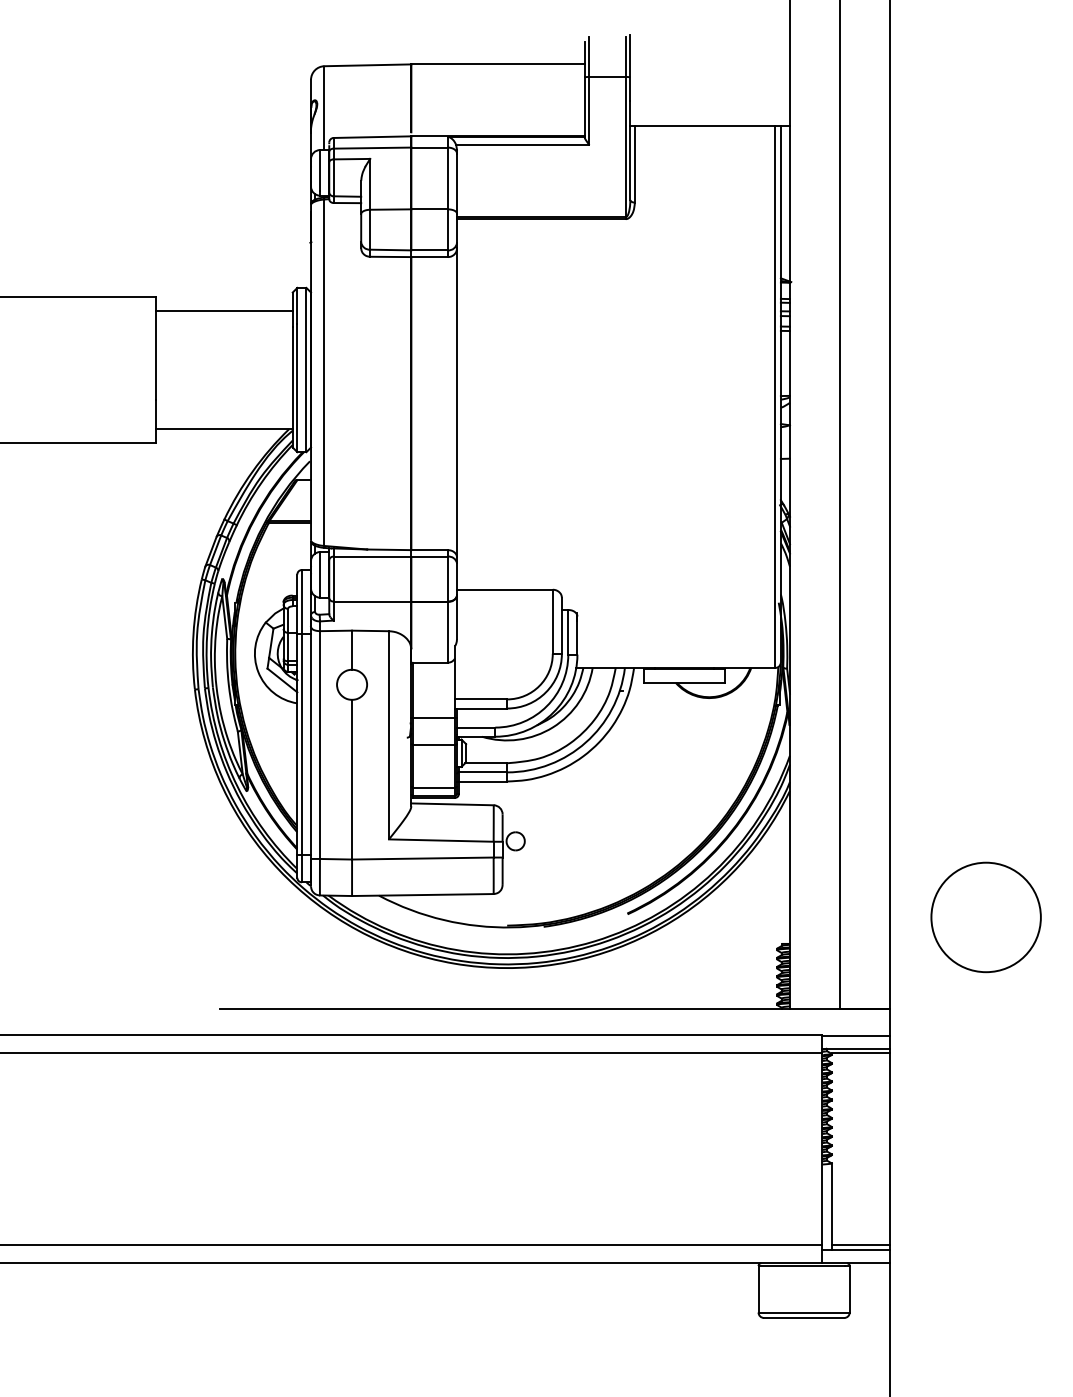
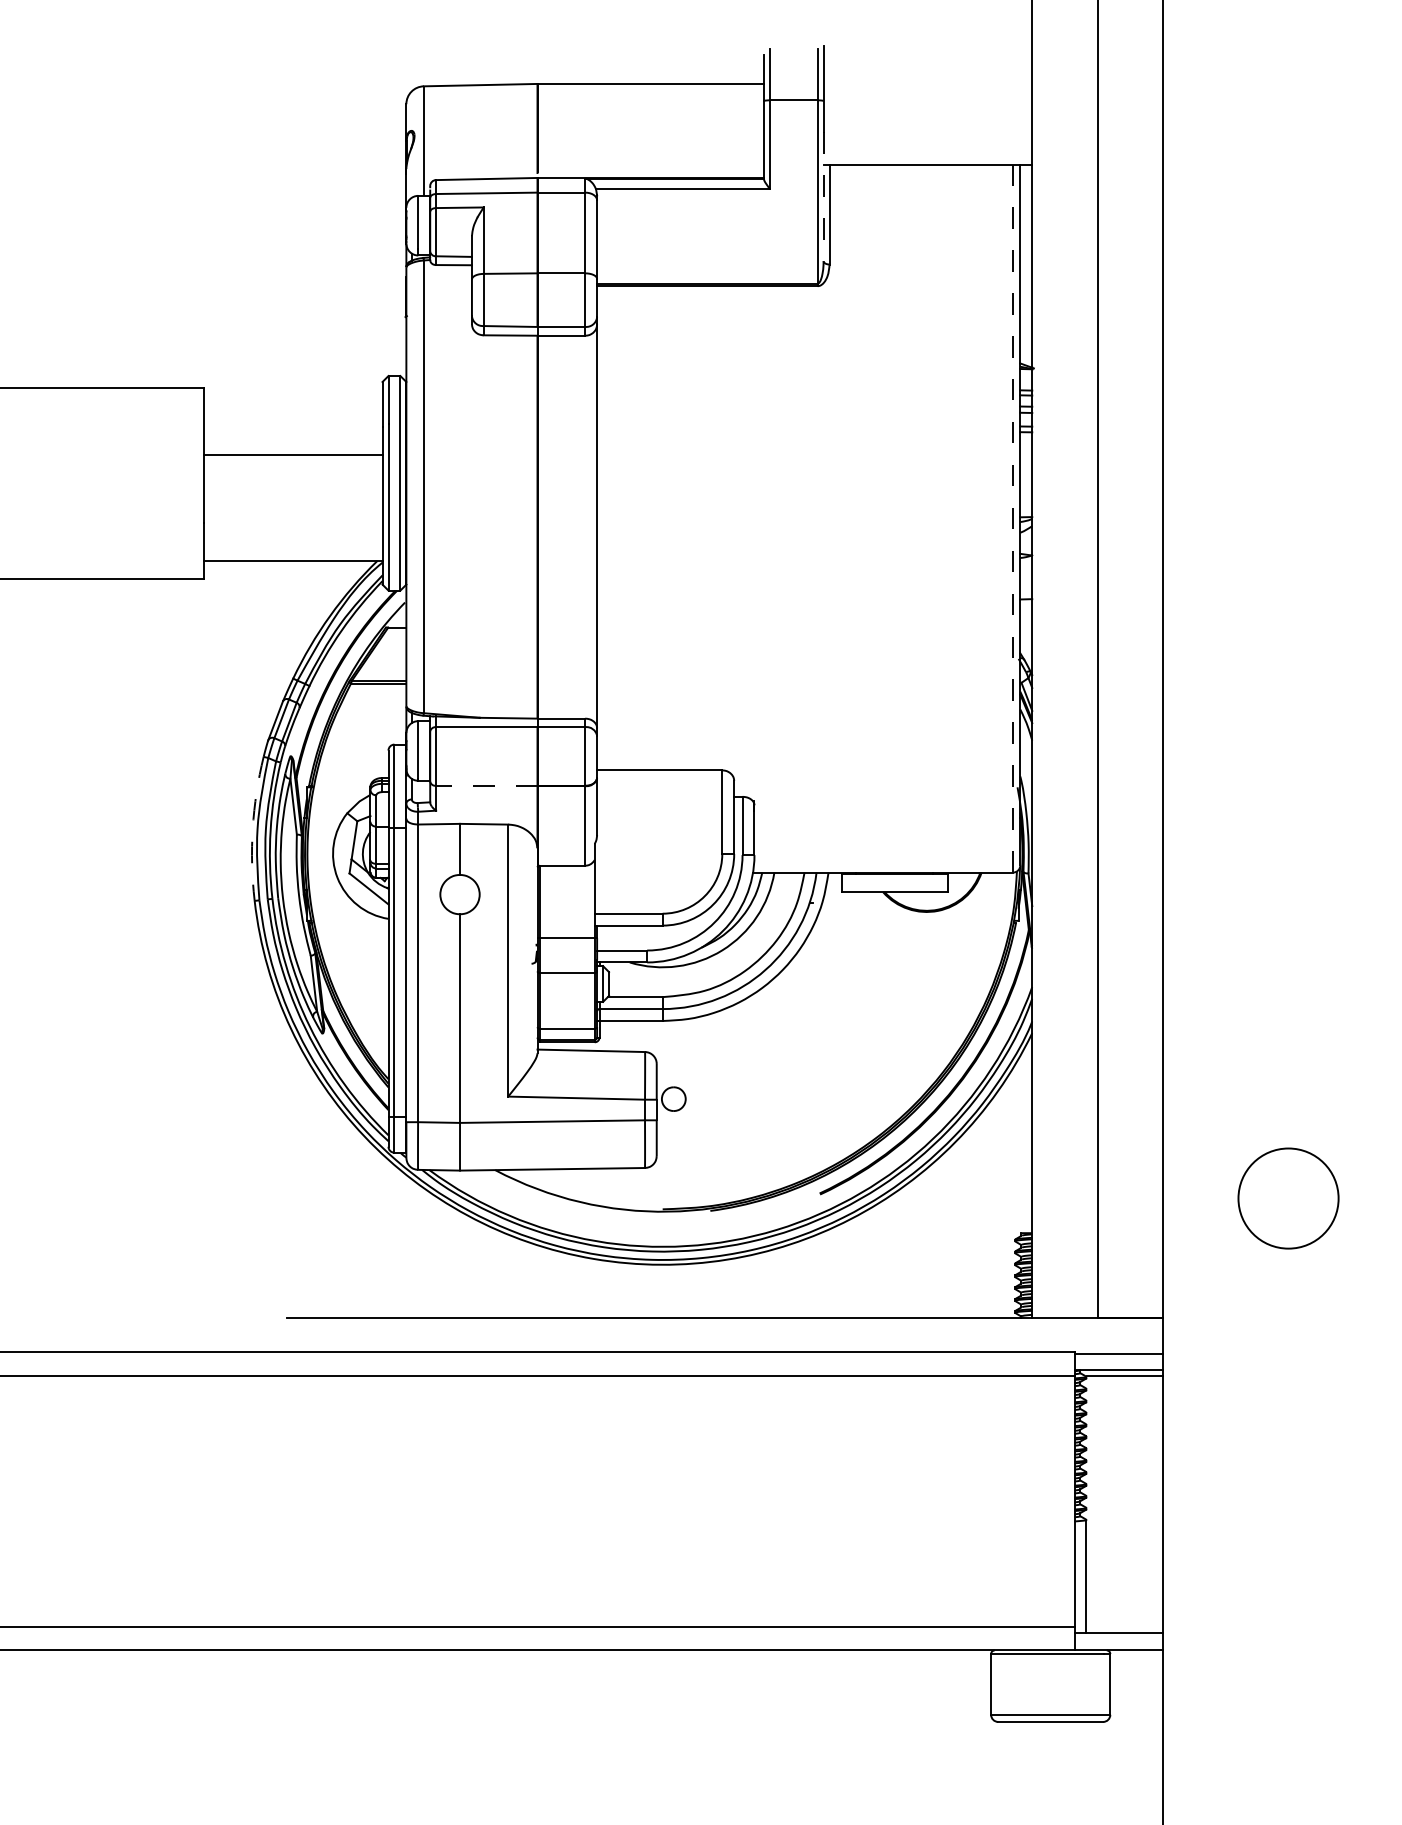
line: (630, 151) -> (823, 197), solid -> dashed
line: (223, 310) -> (292, 454), moved
line: (775, 396) -> (1013, 518), solid -> dashed
line: (372, 601) -> (486, 785), solid -> dashed
arc: (193, 634) -> (252, 828), solid -> dashed
circle: (986, 917) -> (1288, 1198), size x0.7
line: (860, 1244) -> (1124, 1626), removed

